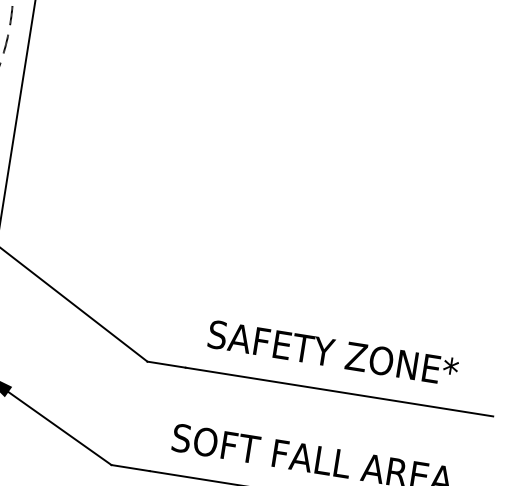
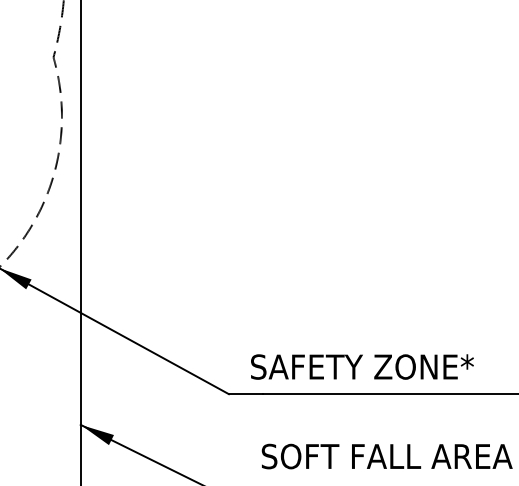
text: (333, 352) -> (362, 366), moved

